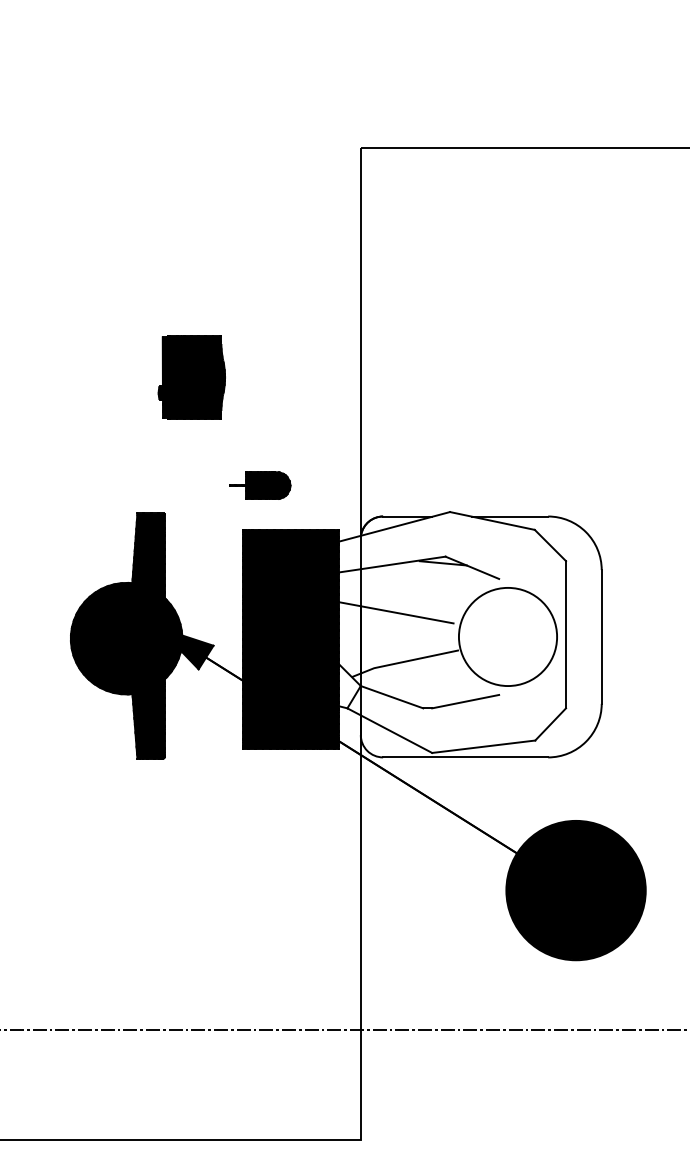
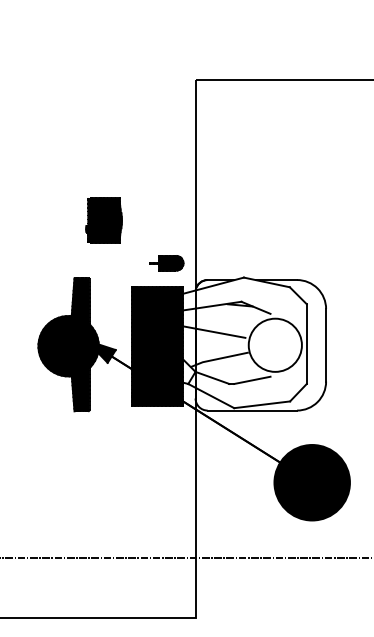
part: (190, 377) -> (103, 220), moved
part: (259, 486) -> (166, 263), moved

